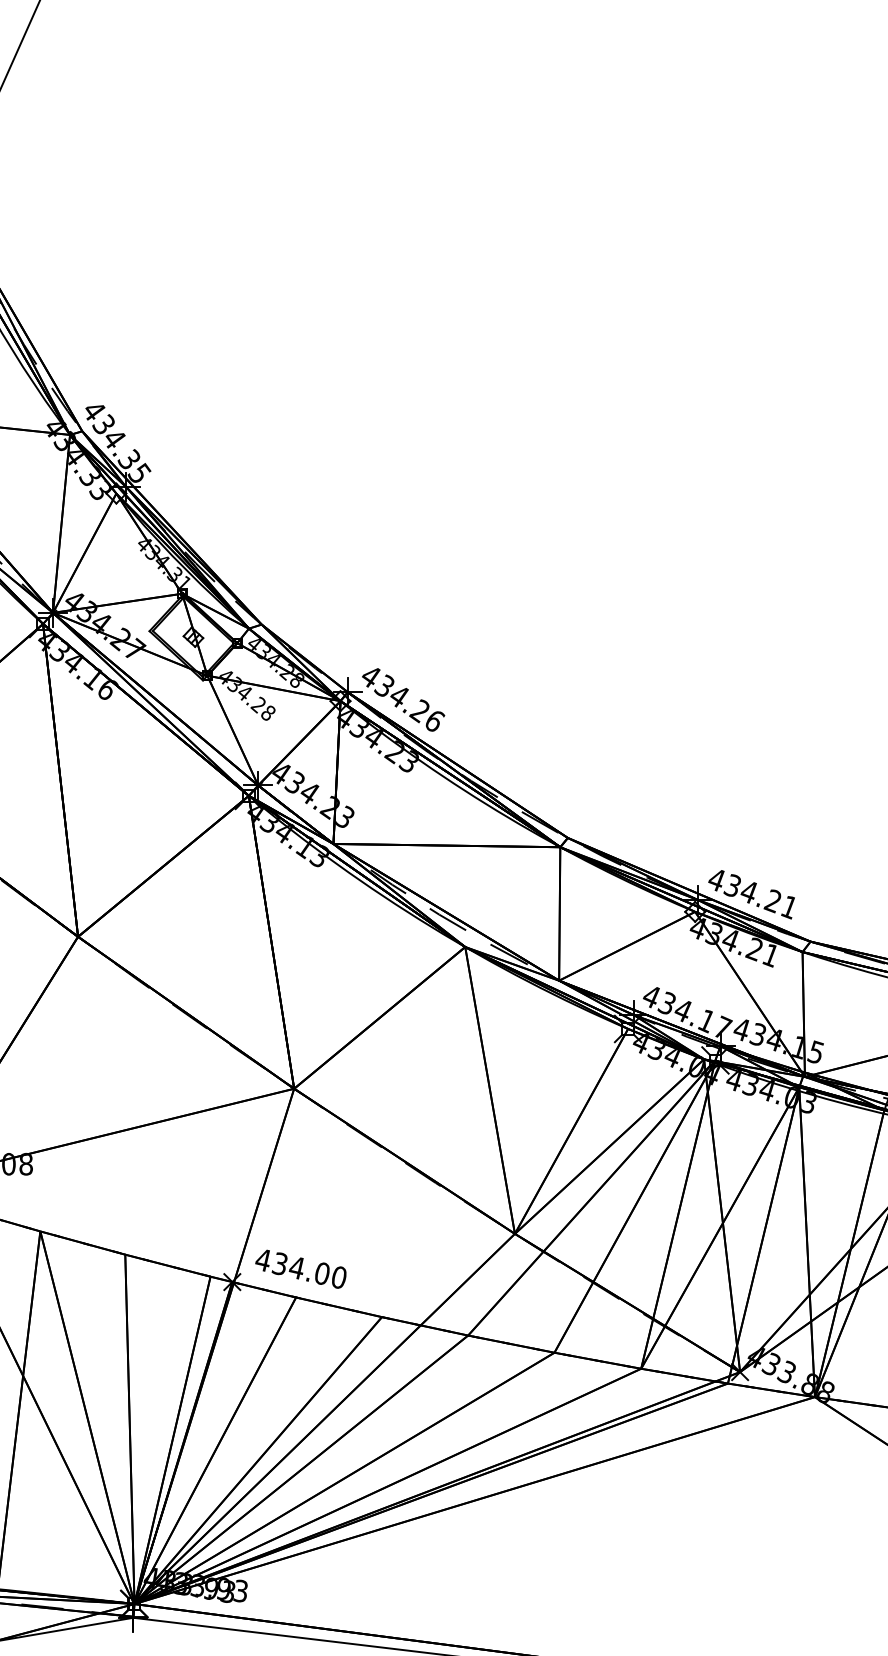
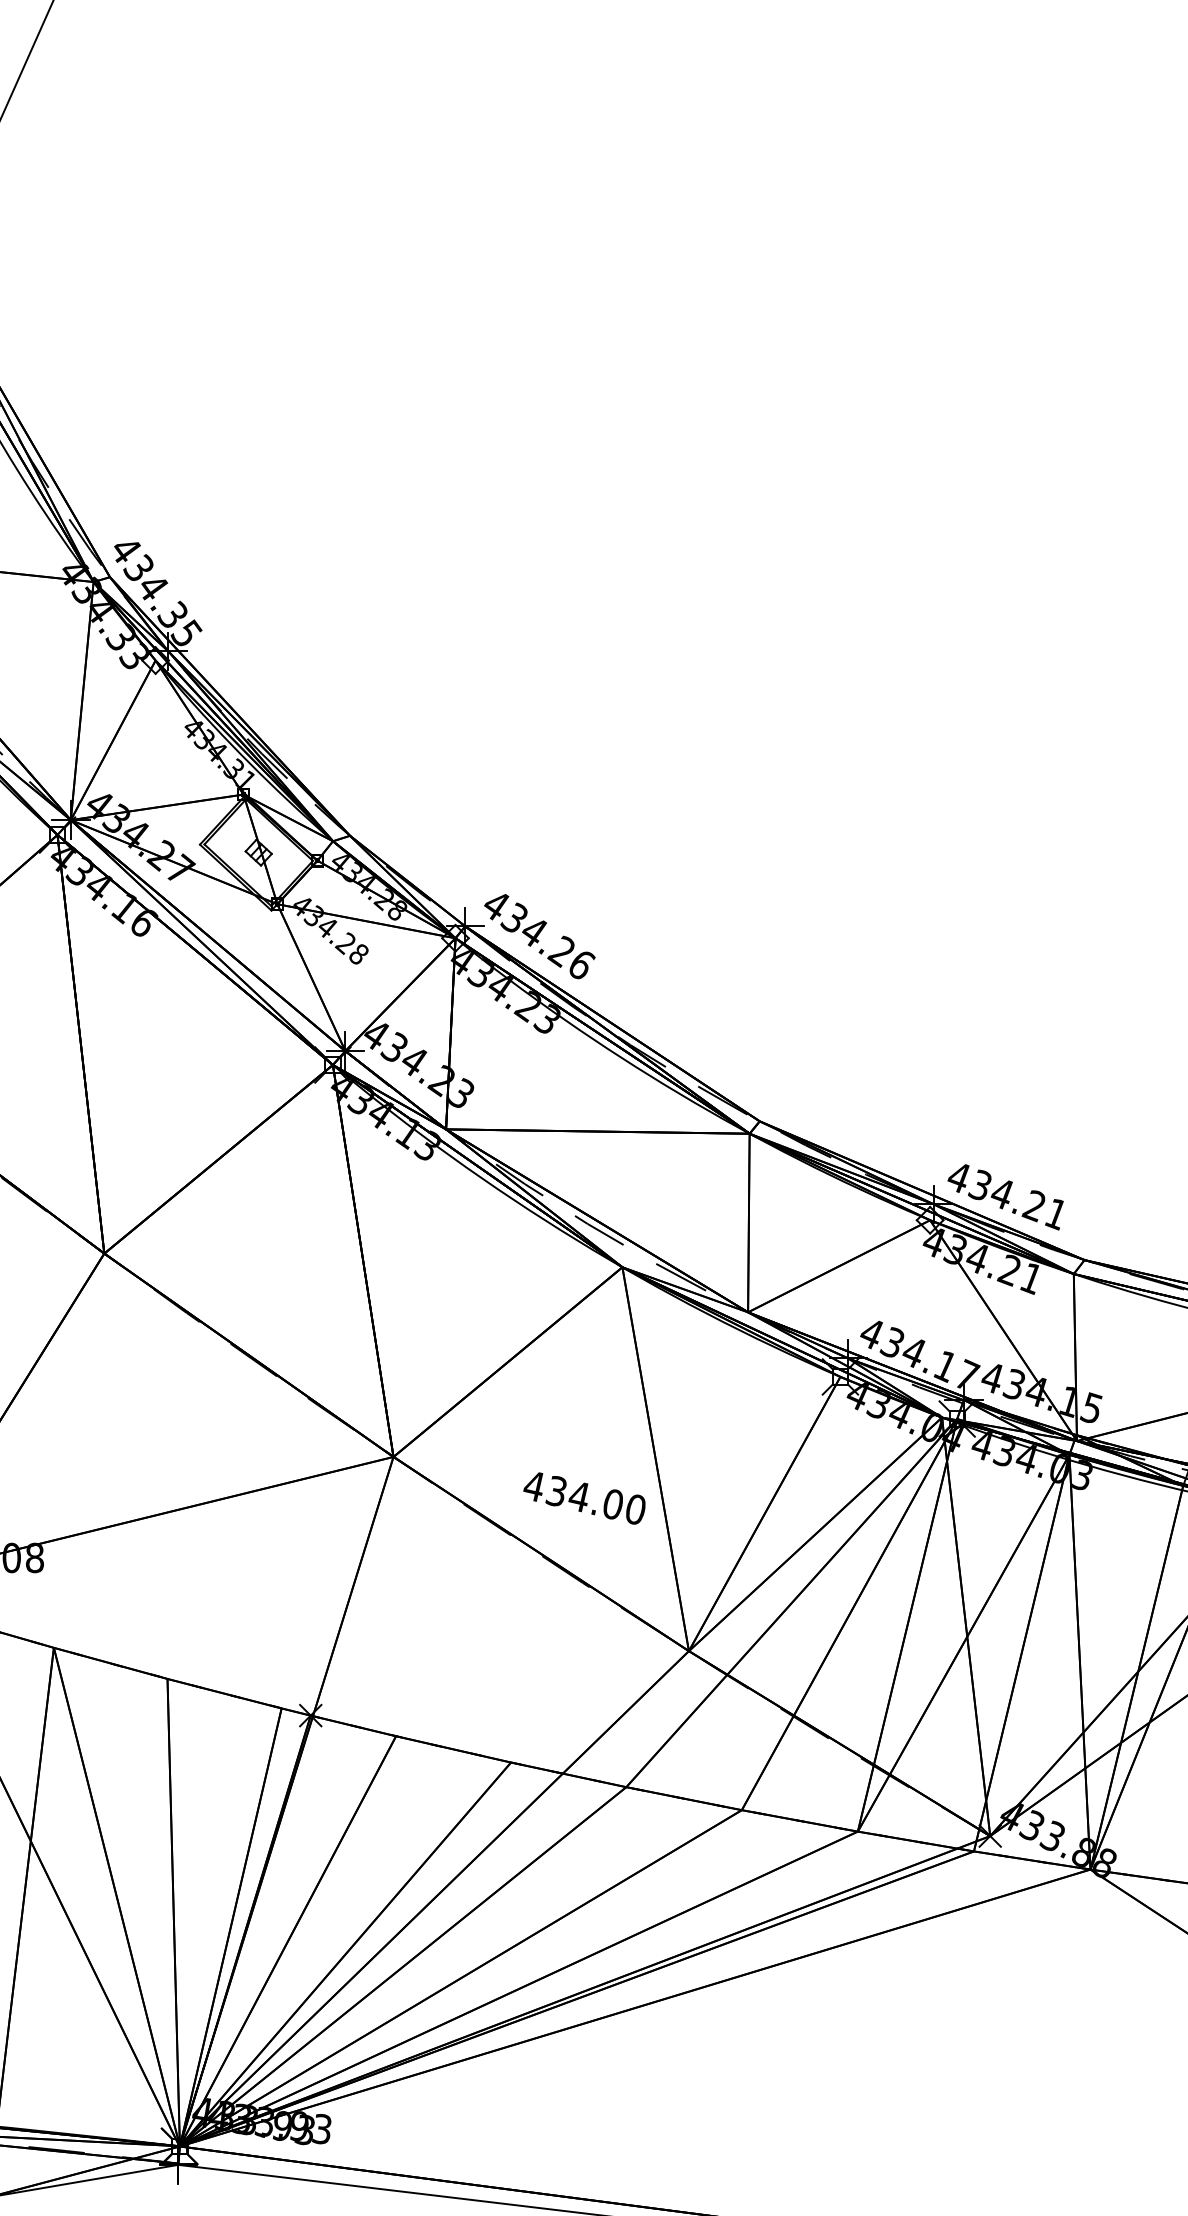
text: (300, 1269) -> (584, 1498), moved

